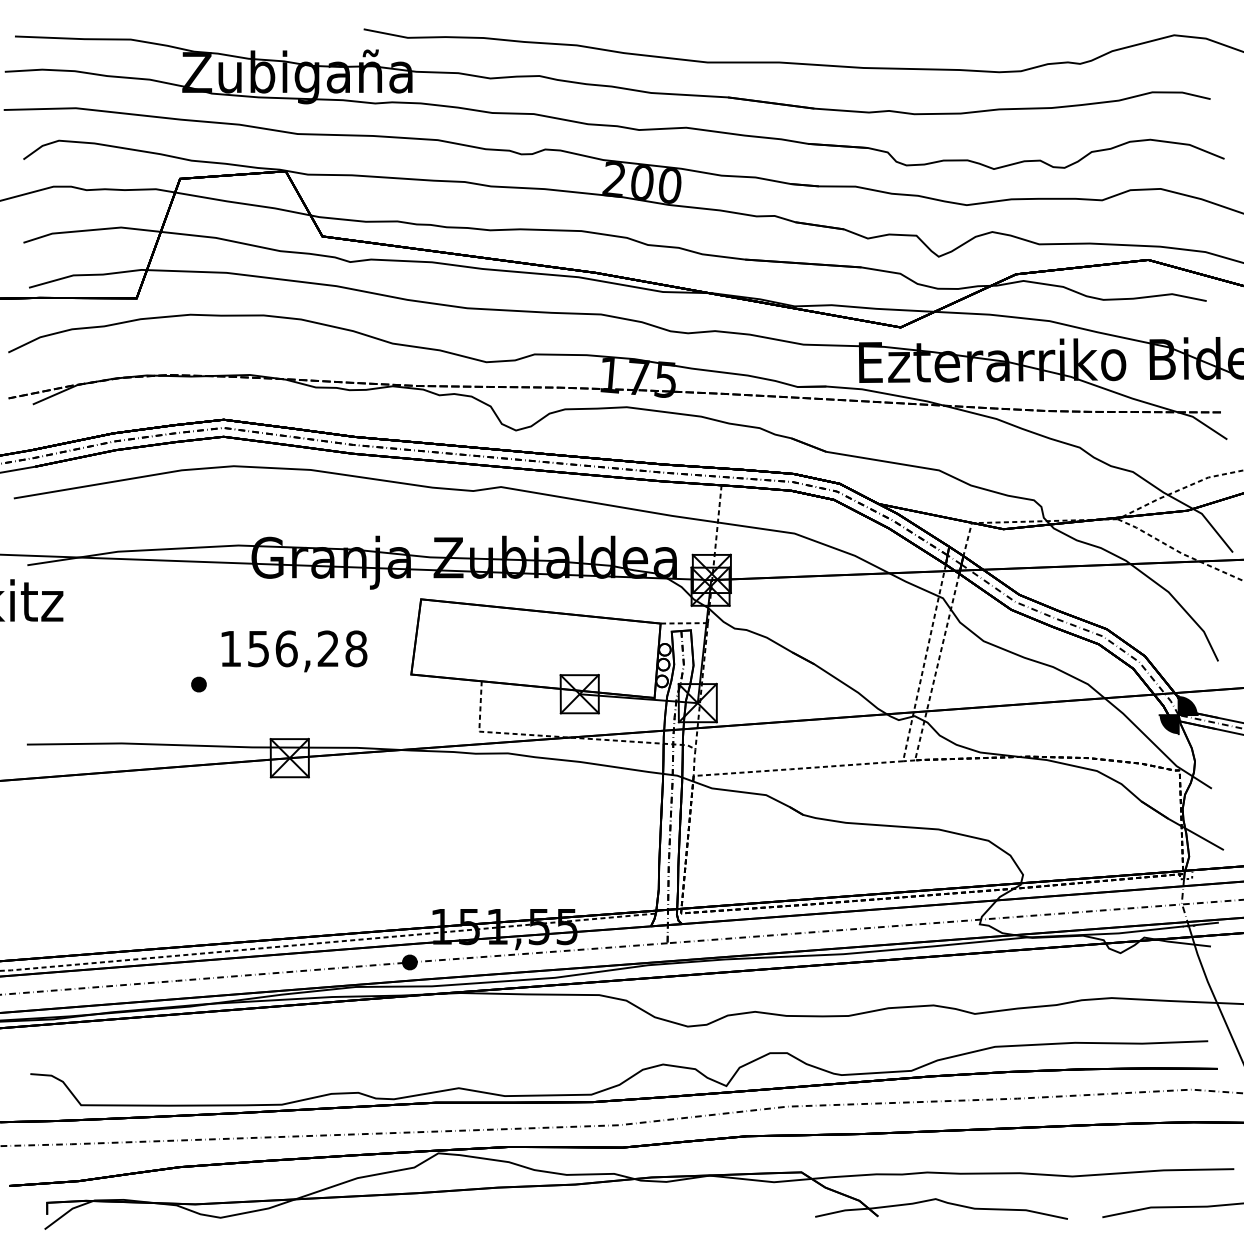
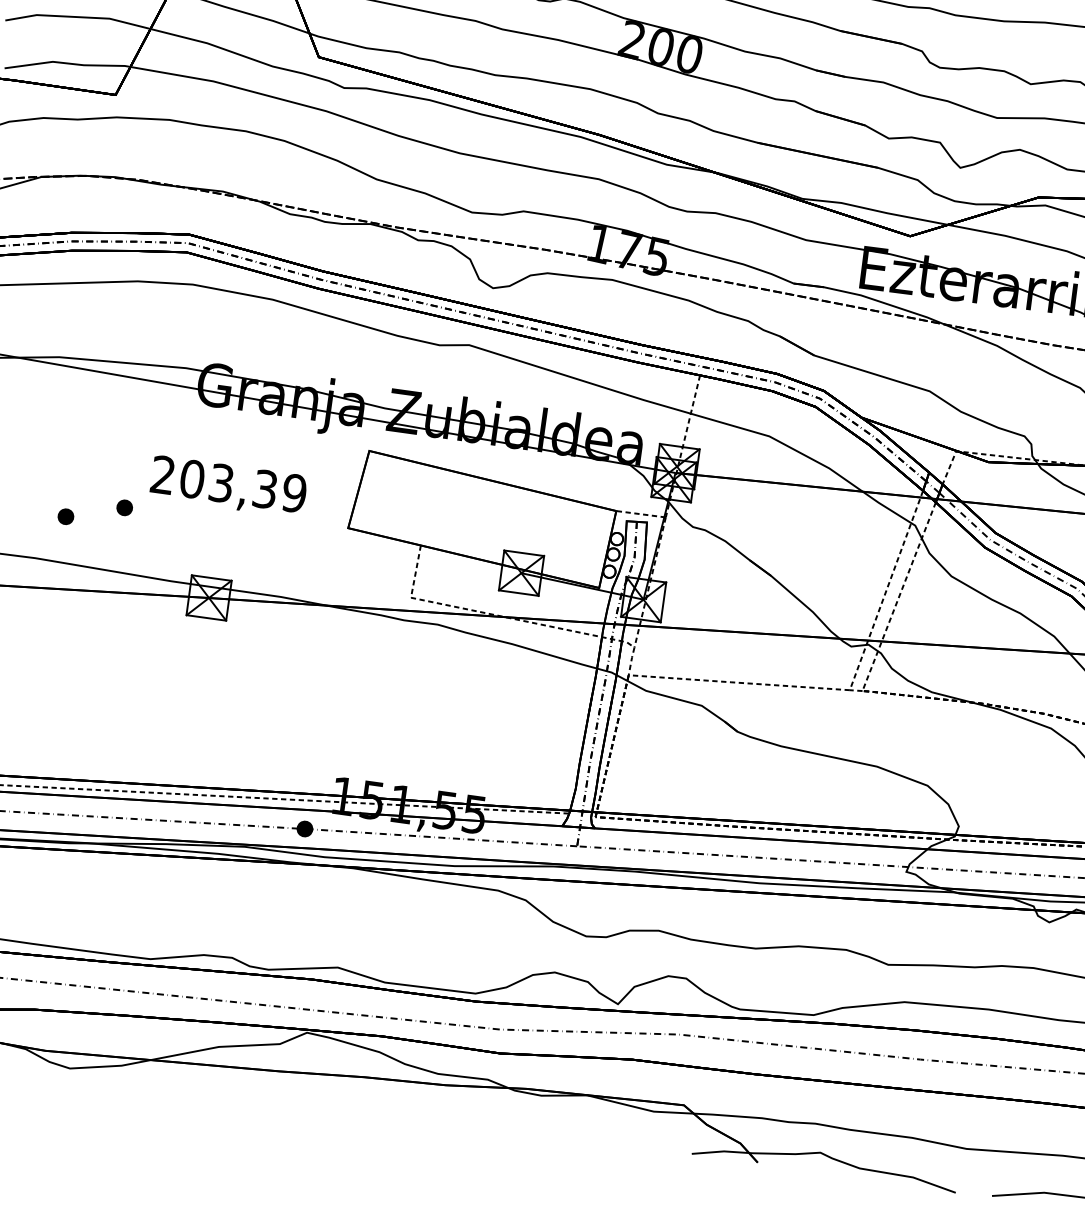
text: (293, 648) -> (228, 483), 156,28 -> 203,39
part: (144, 700) -> (65, 516), added

